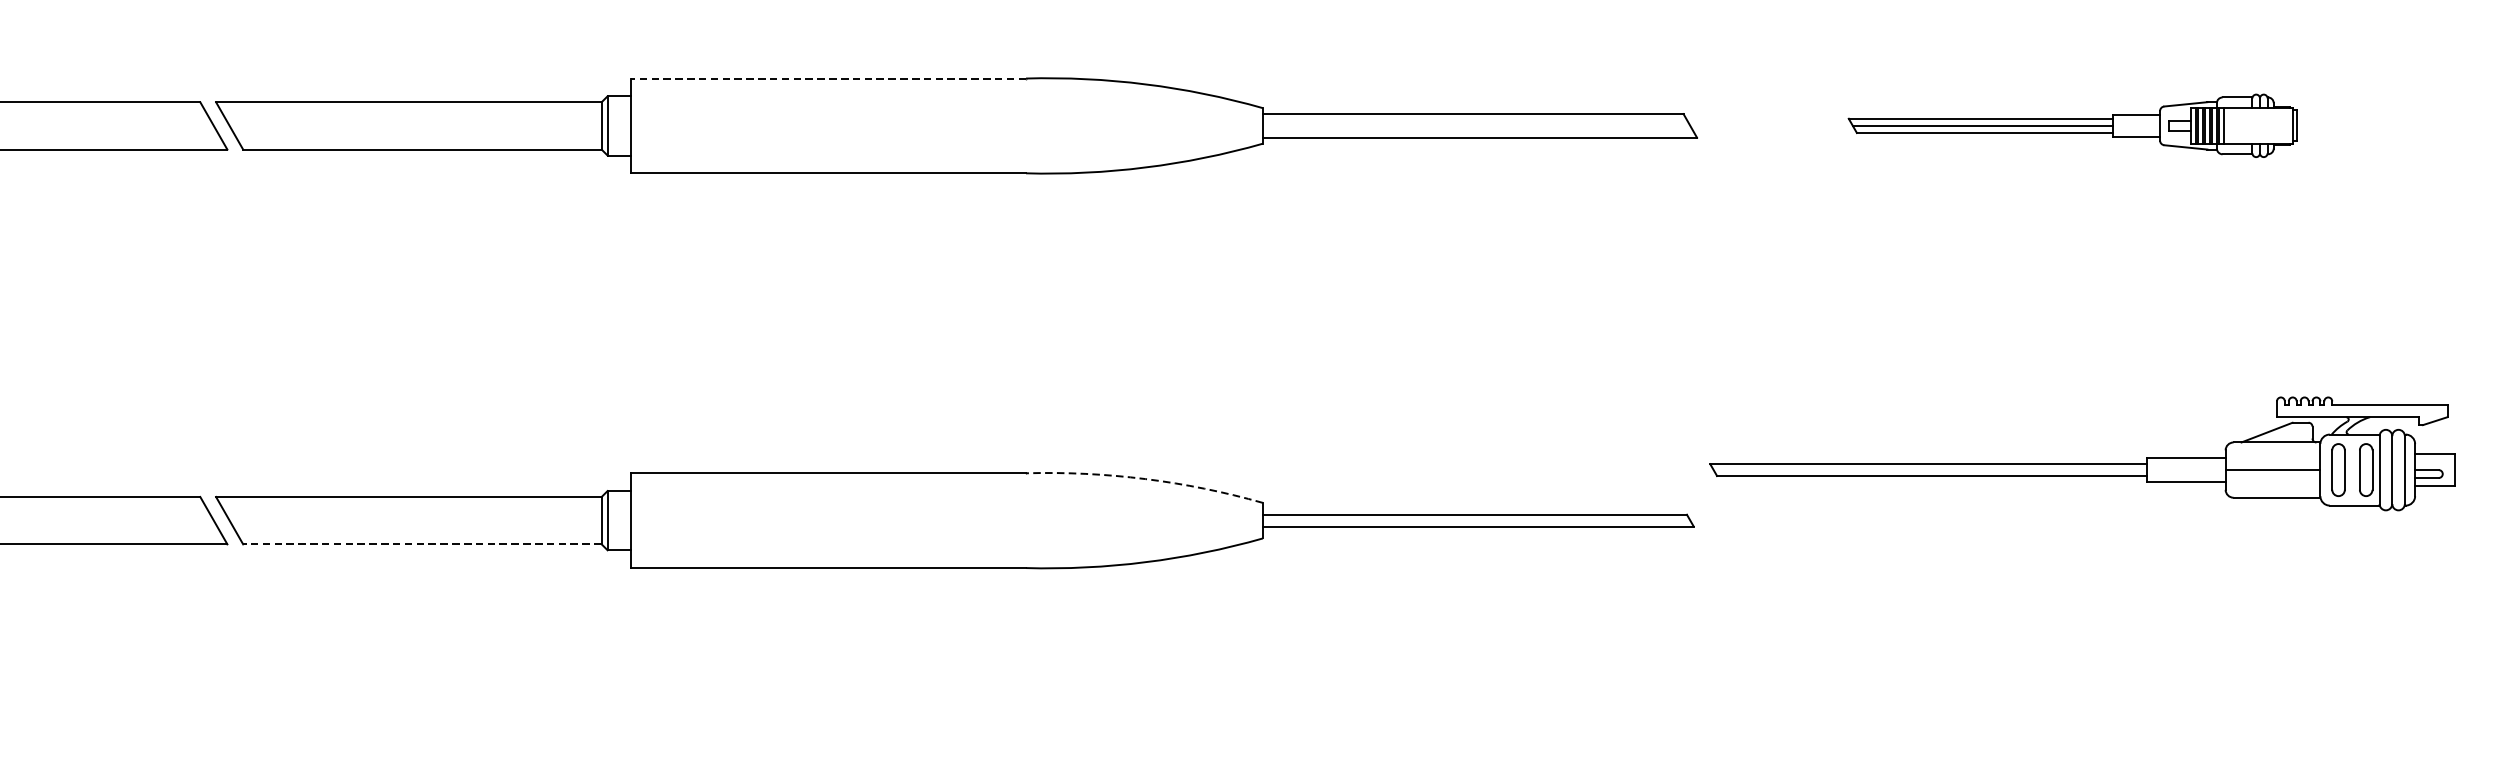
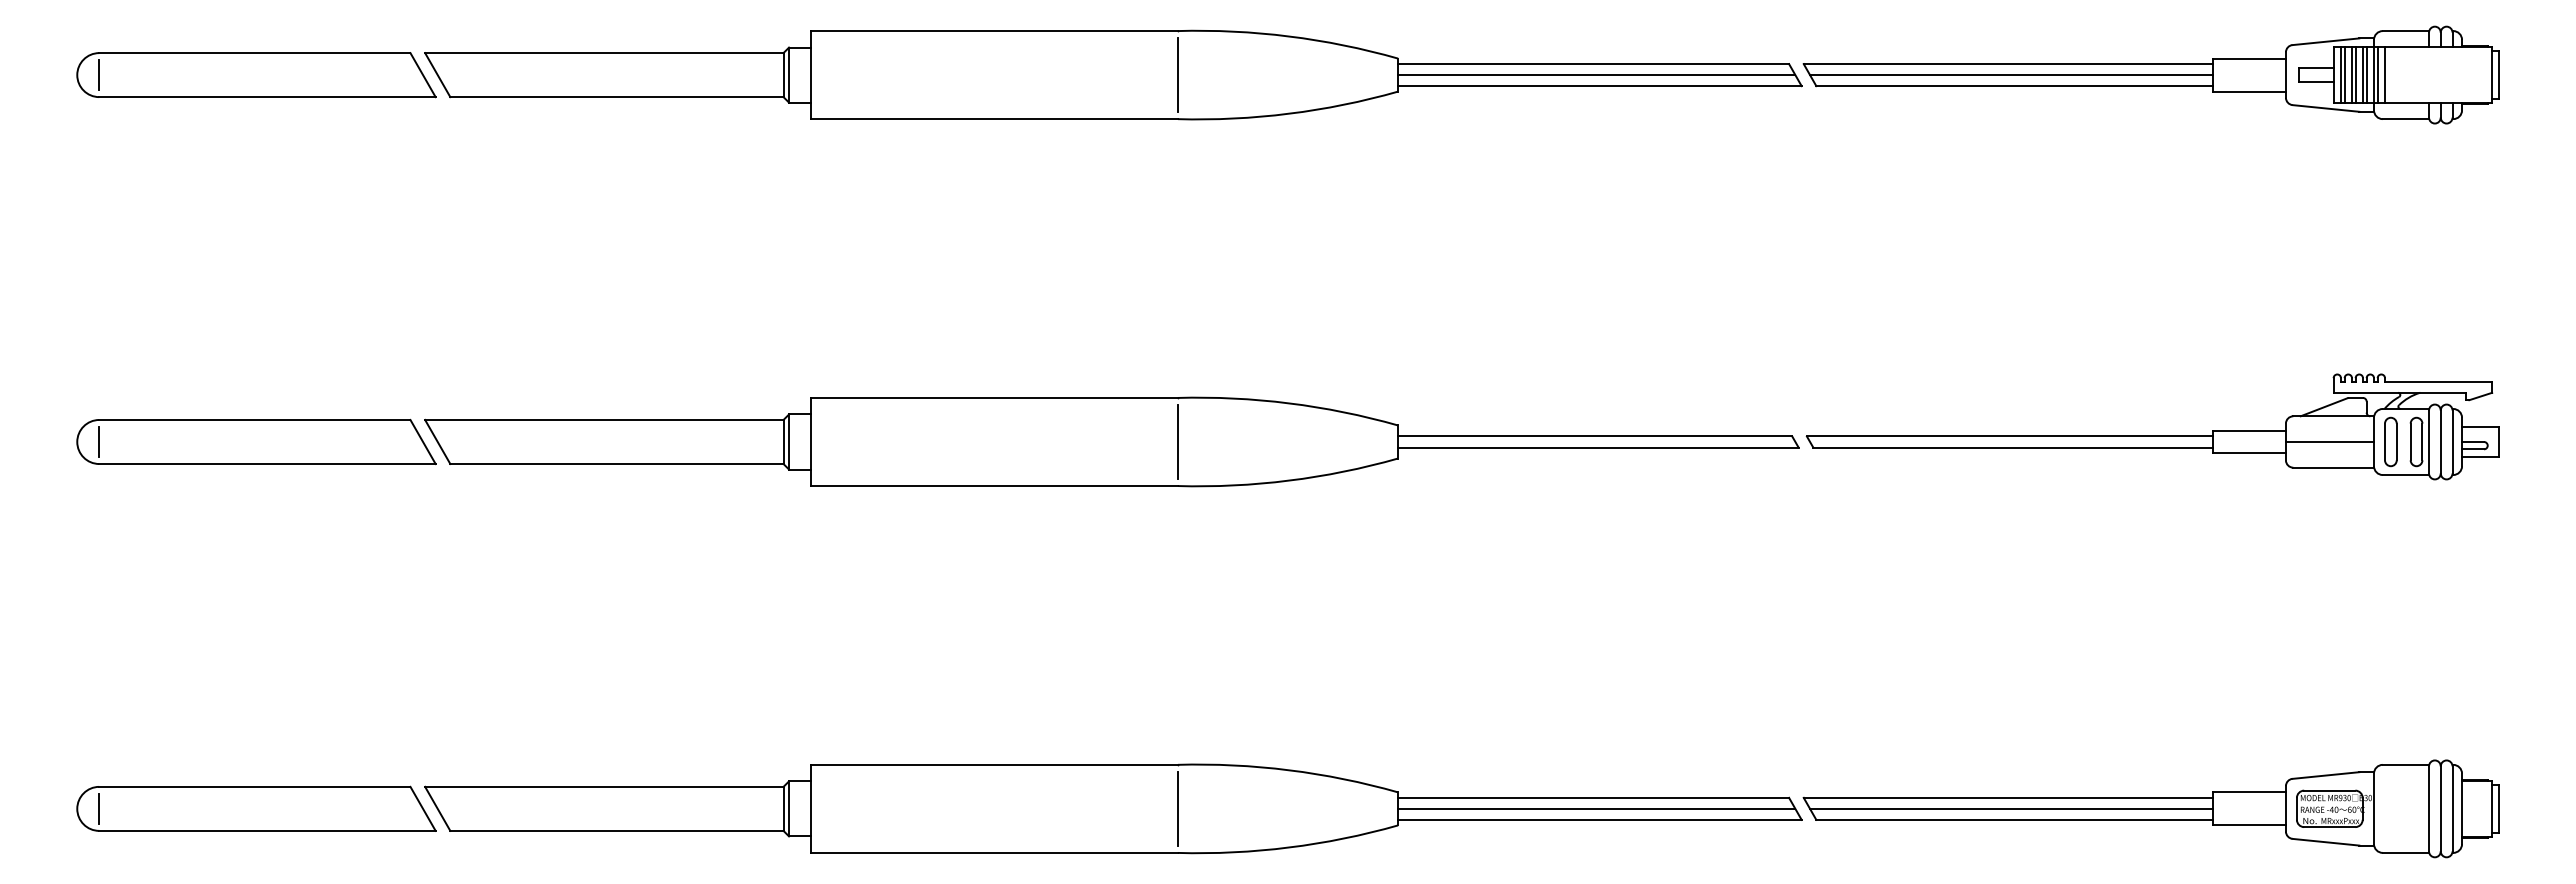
line: (828, 79) -> (994, 31), dashed -> solid
line: (1025, 125) -> (1177, 74), added
part: (2072, 125) -> (2150, 74), size x1.67
line: (1476, 126) -> (1596, 75), added
part: (2082, 463) -> (2152, 435), moved
arc: (1146, 479) -> (1289, 403), dashed -> solid
line: (1025, 520) -> (1177, 441), added
line: (421, 544) -> (616, 464), dashed -> solid

